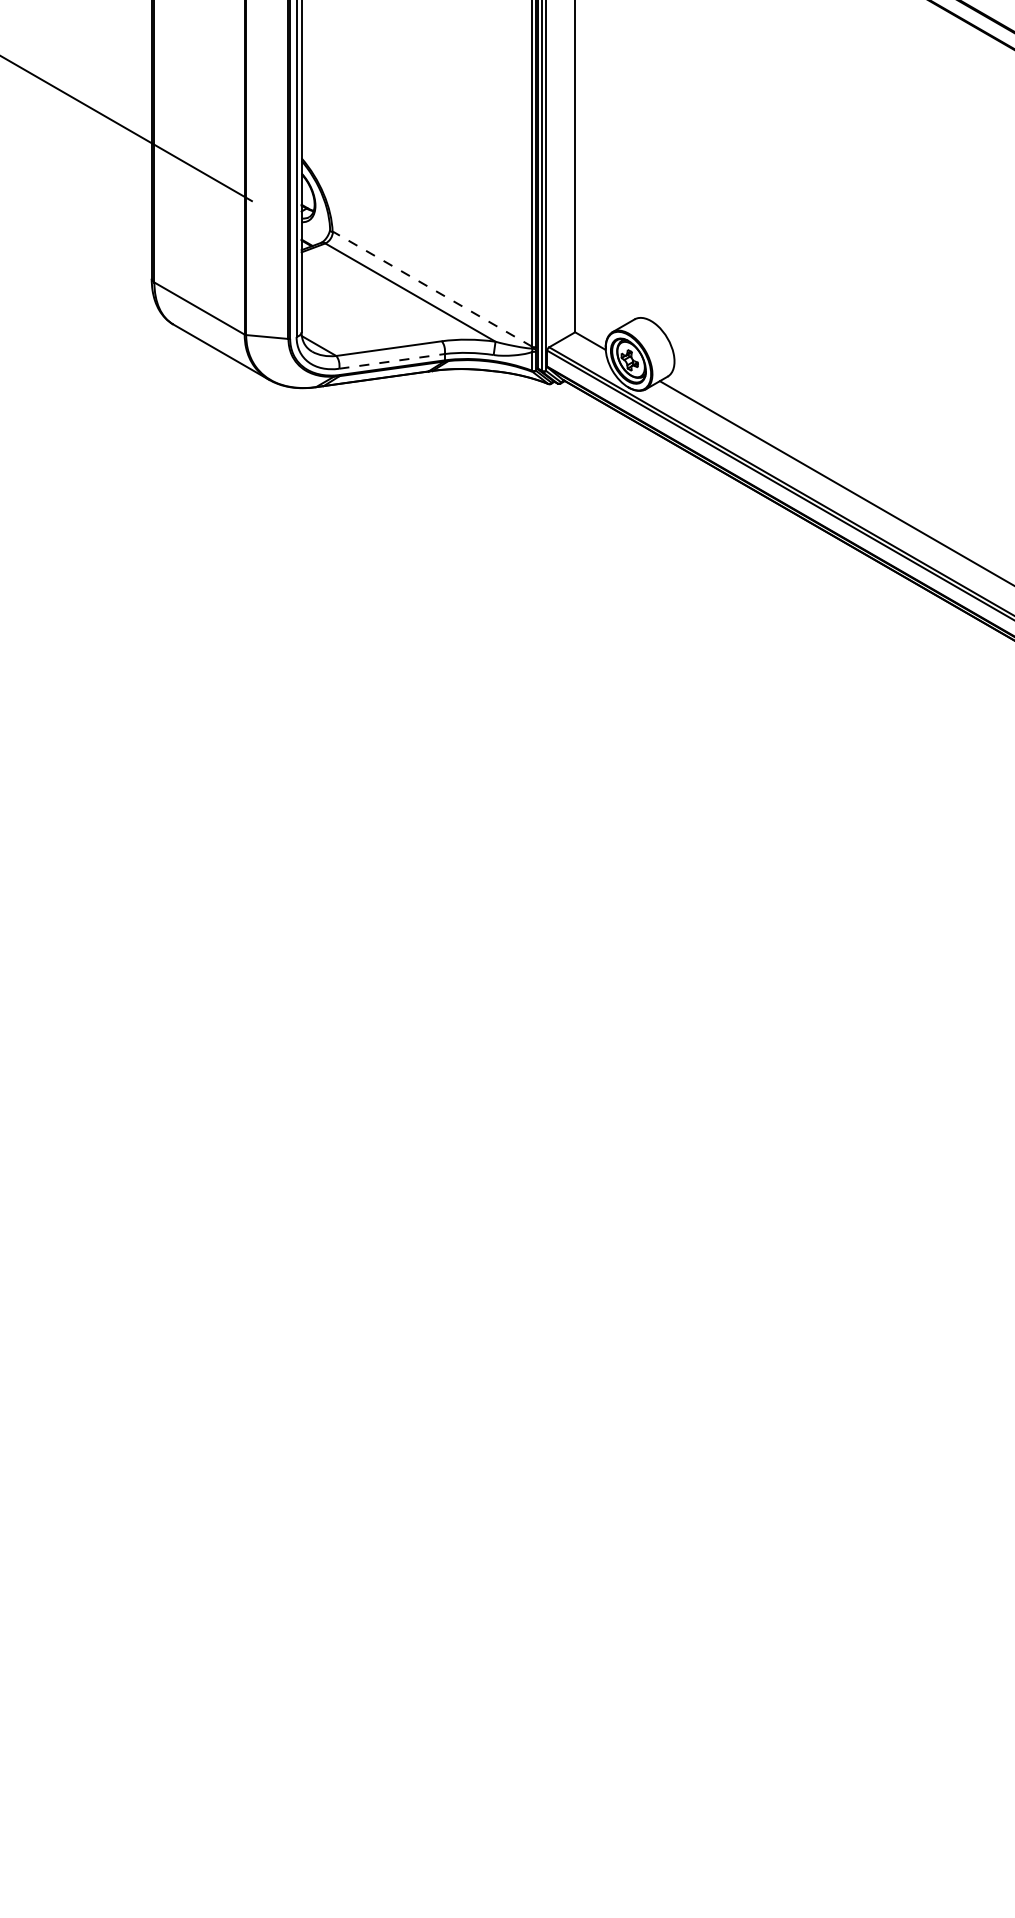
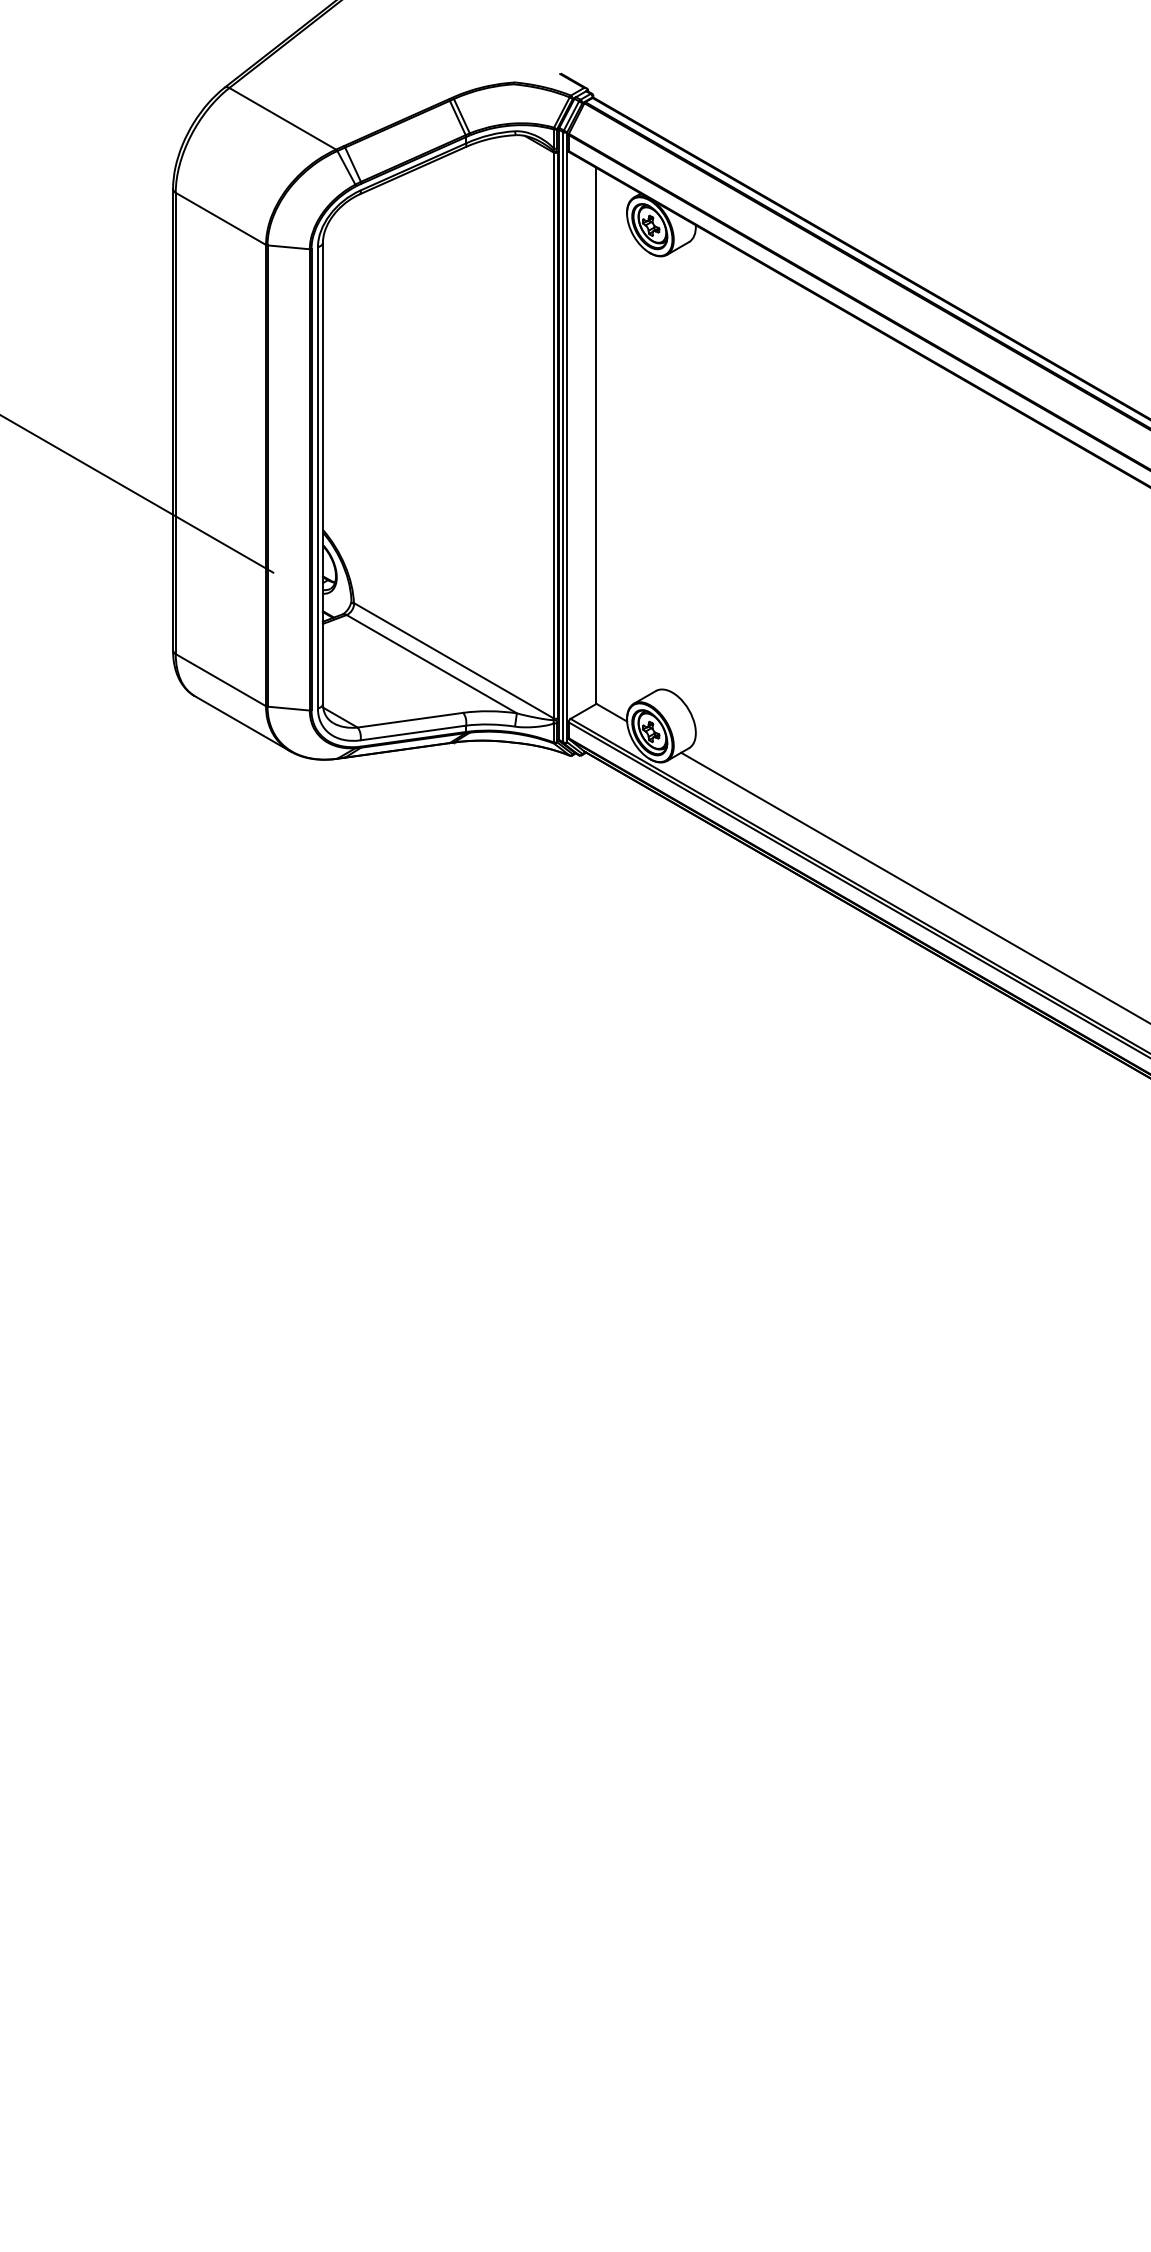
line: (432, 288) -> (453, 660), dashed -> solid
line: (392, 360) -> (413, 732), dashed -> solid

